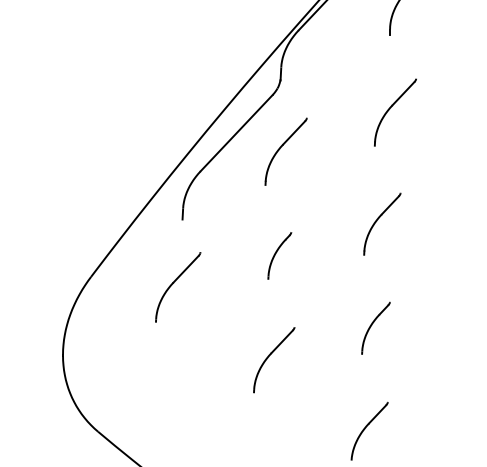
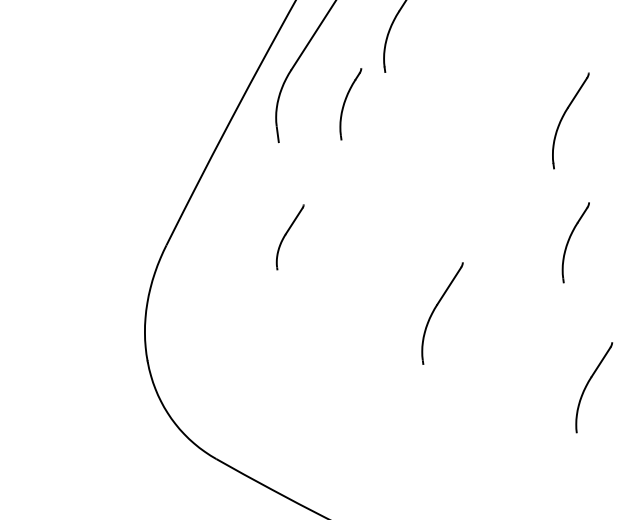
part: (382, 223) -> (571, 120), moved
part: (279, 255) -> (350, 103), moved
part: (178, 287) -> (290, 237), size x0.6

